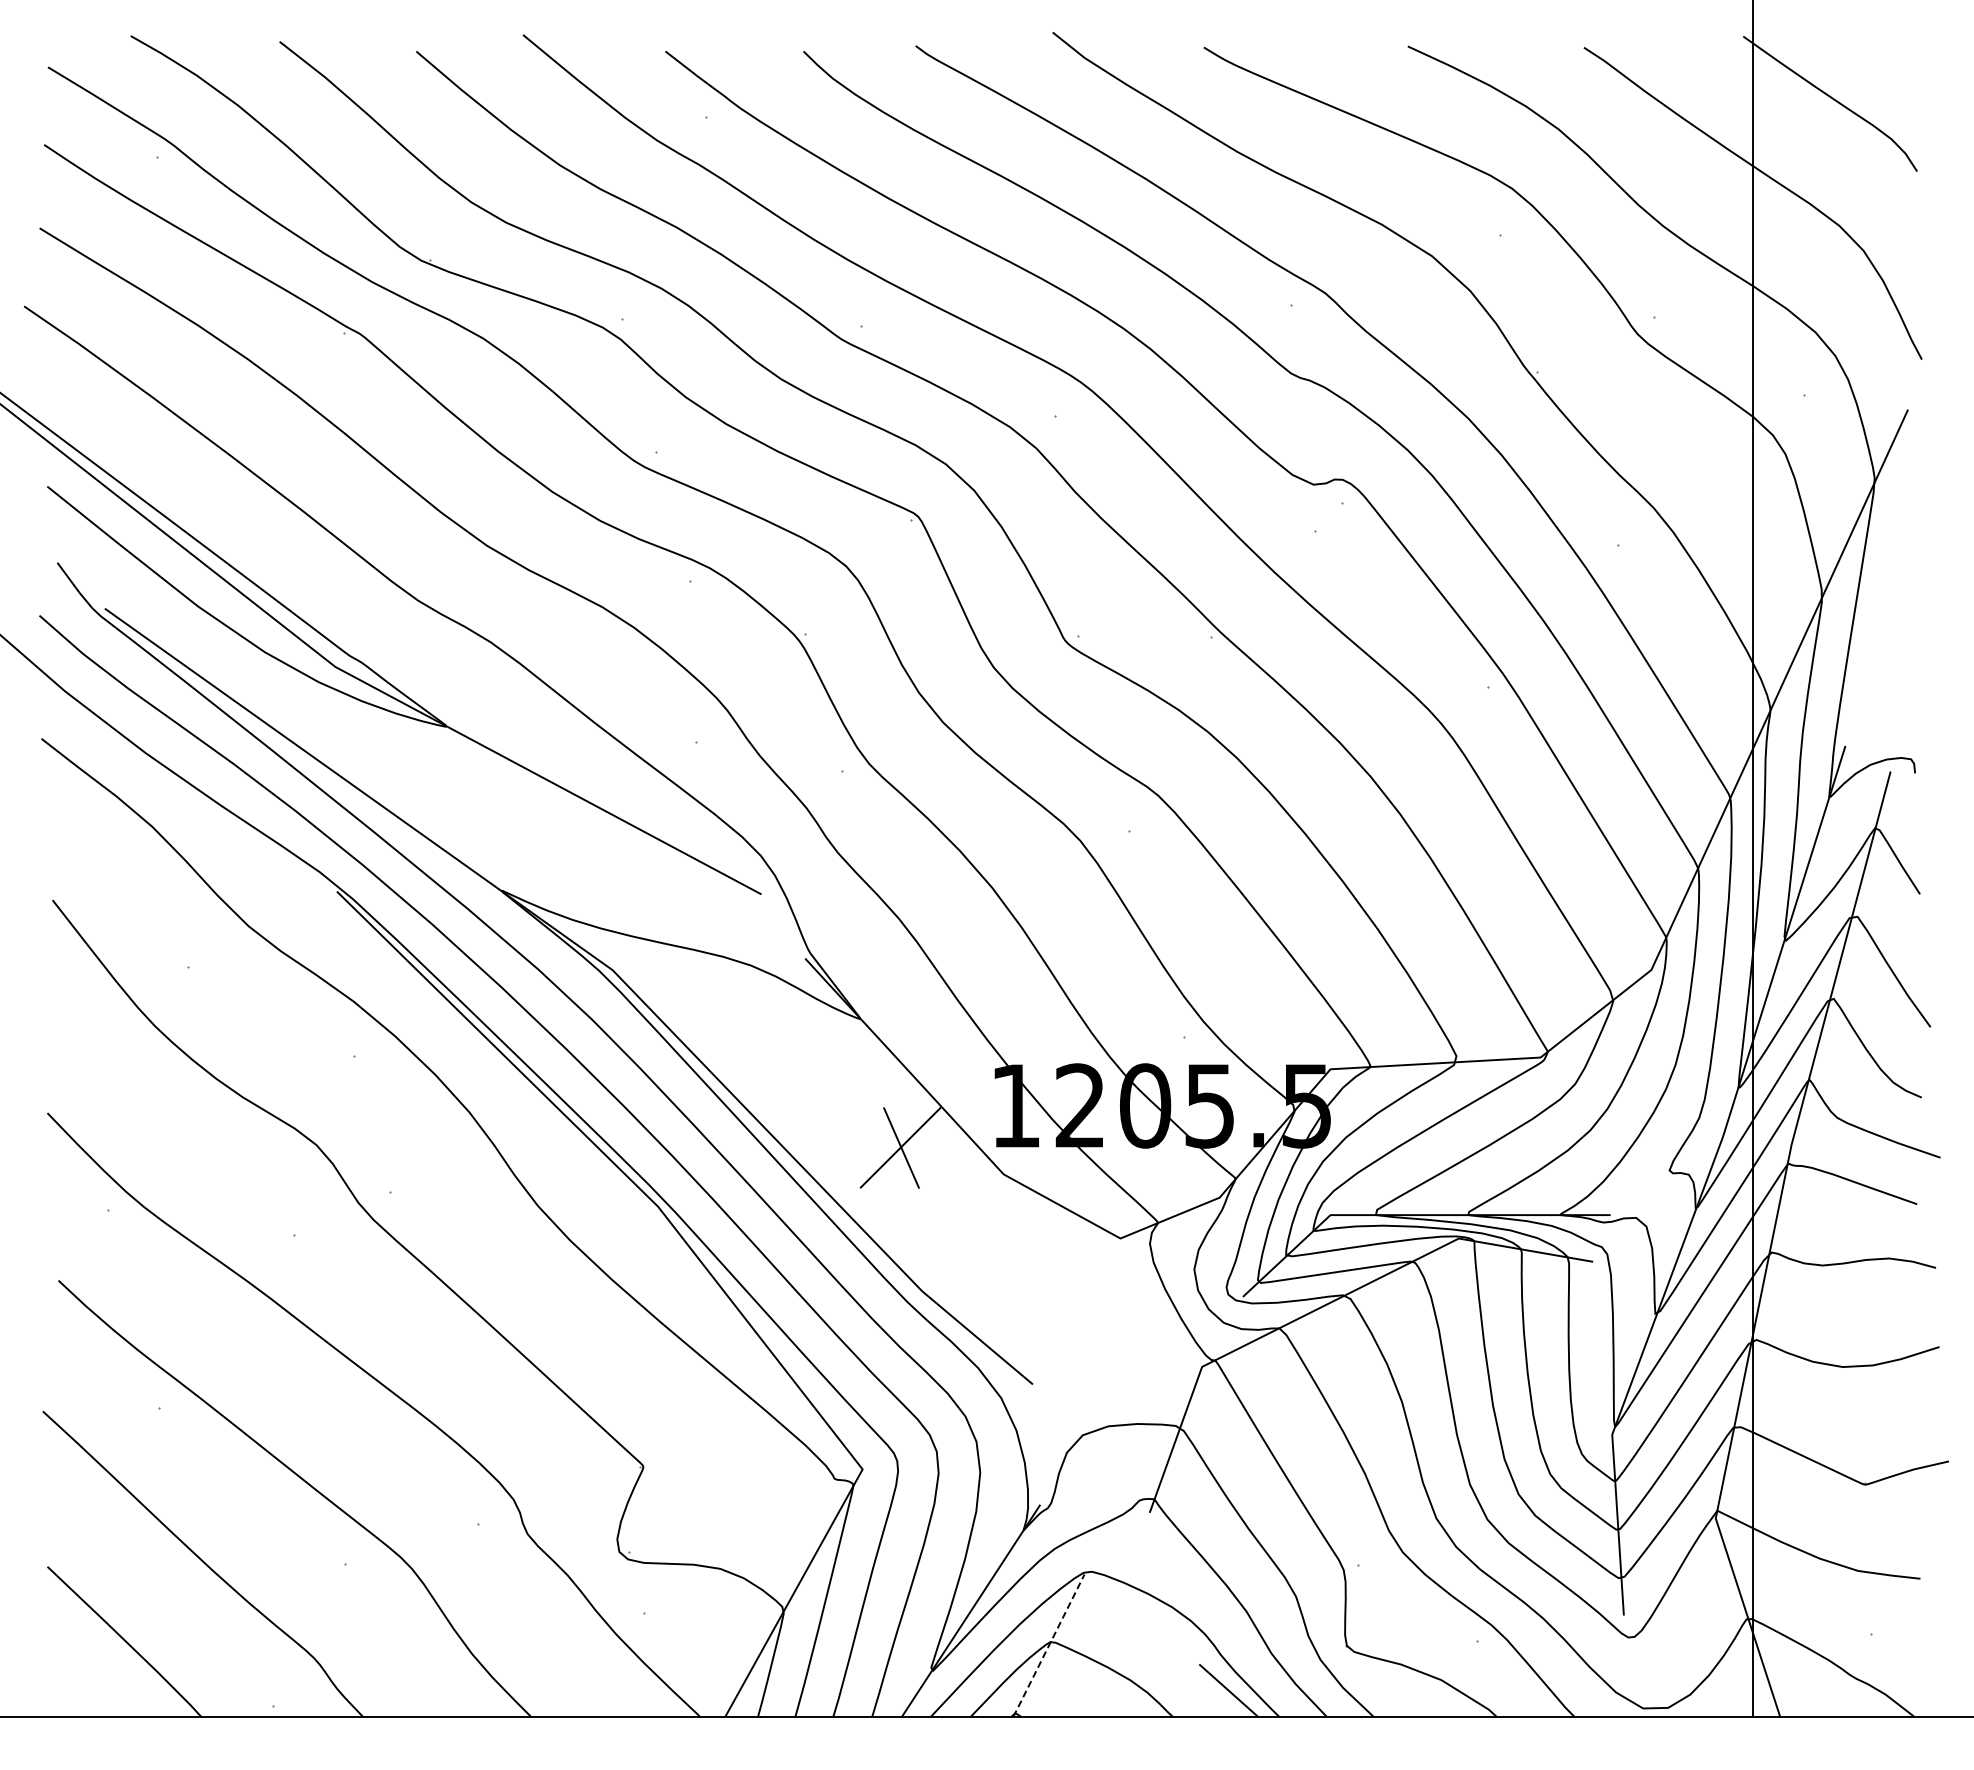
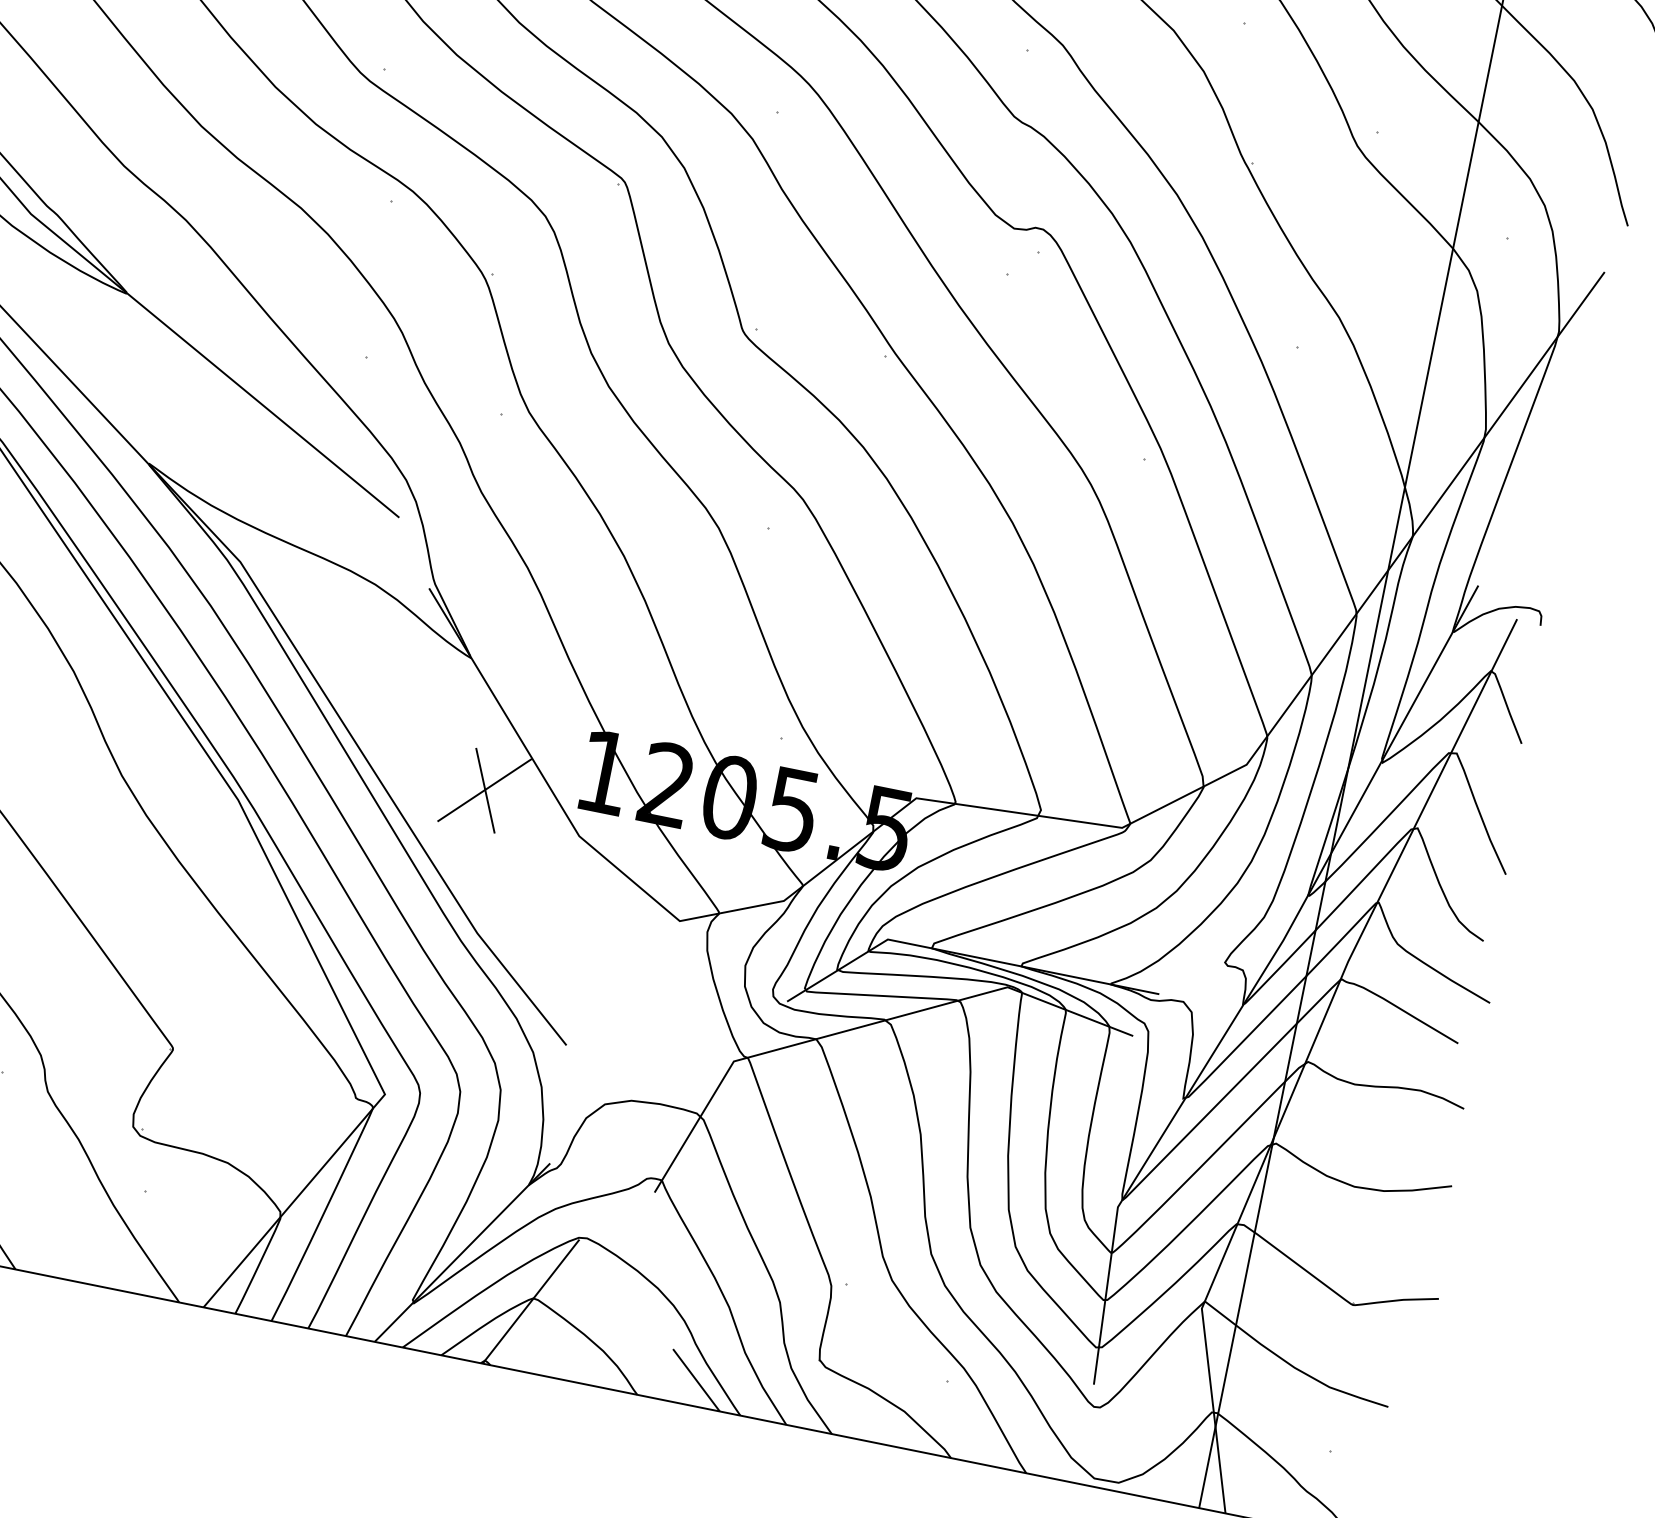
line: (1048, 1645) -> (530, 1301), dashed -> solid

